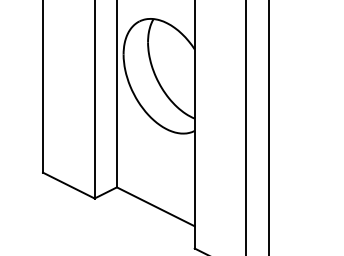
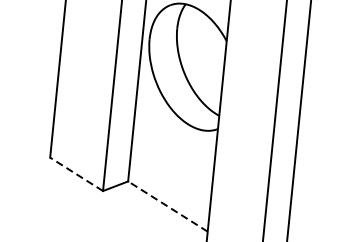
line: (68, 185) -> (76, 174), solid -> dashed
line: (155, 206) -> (167, 206), solid -> dashed

